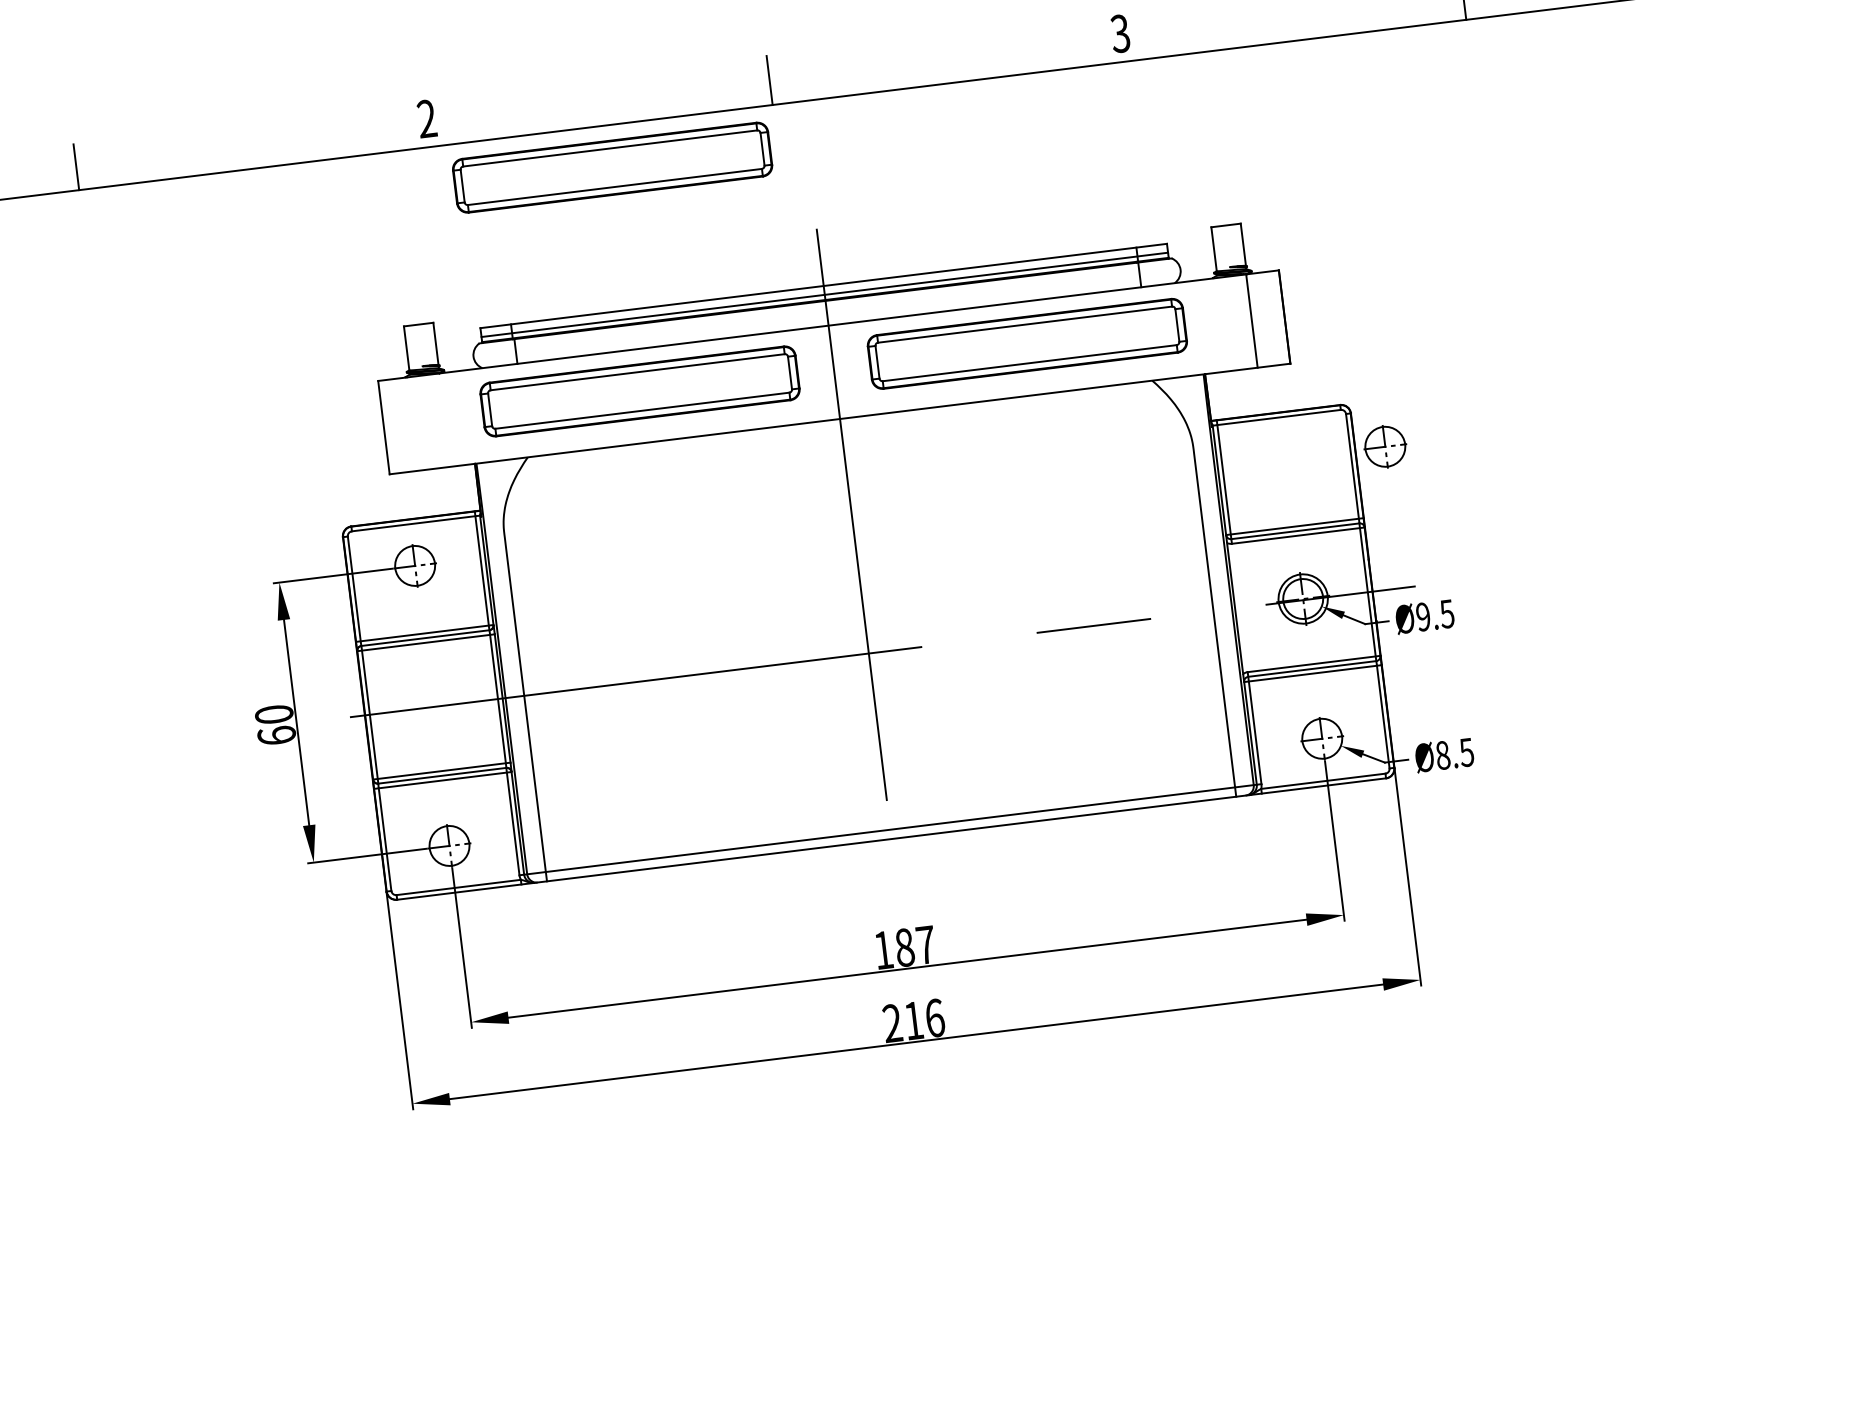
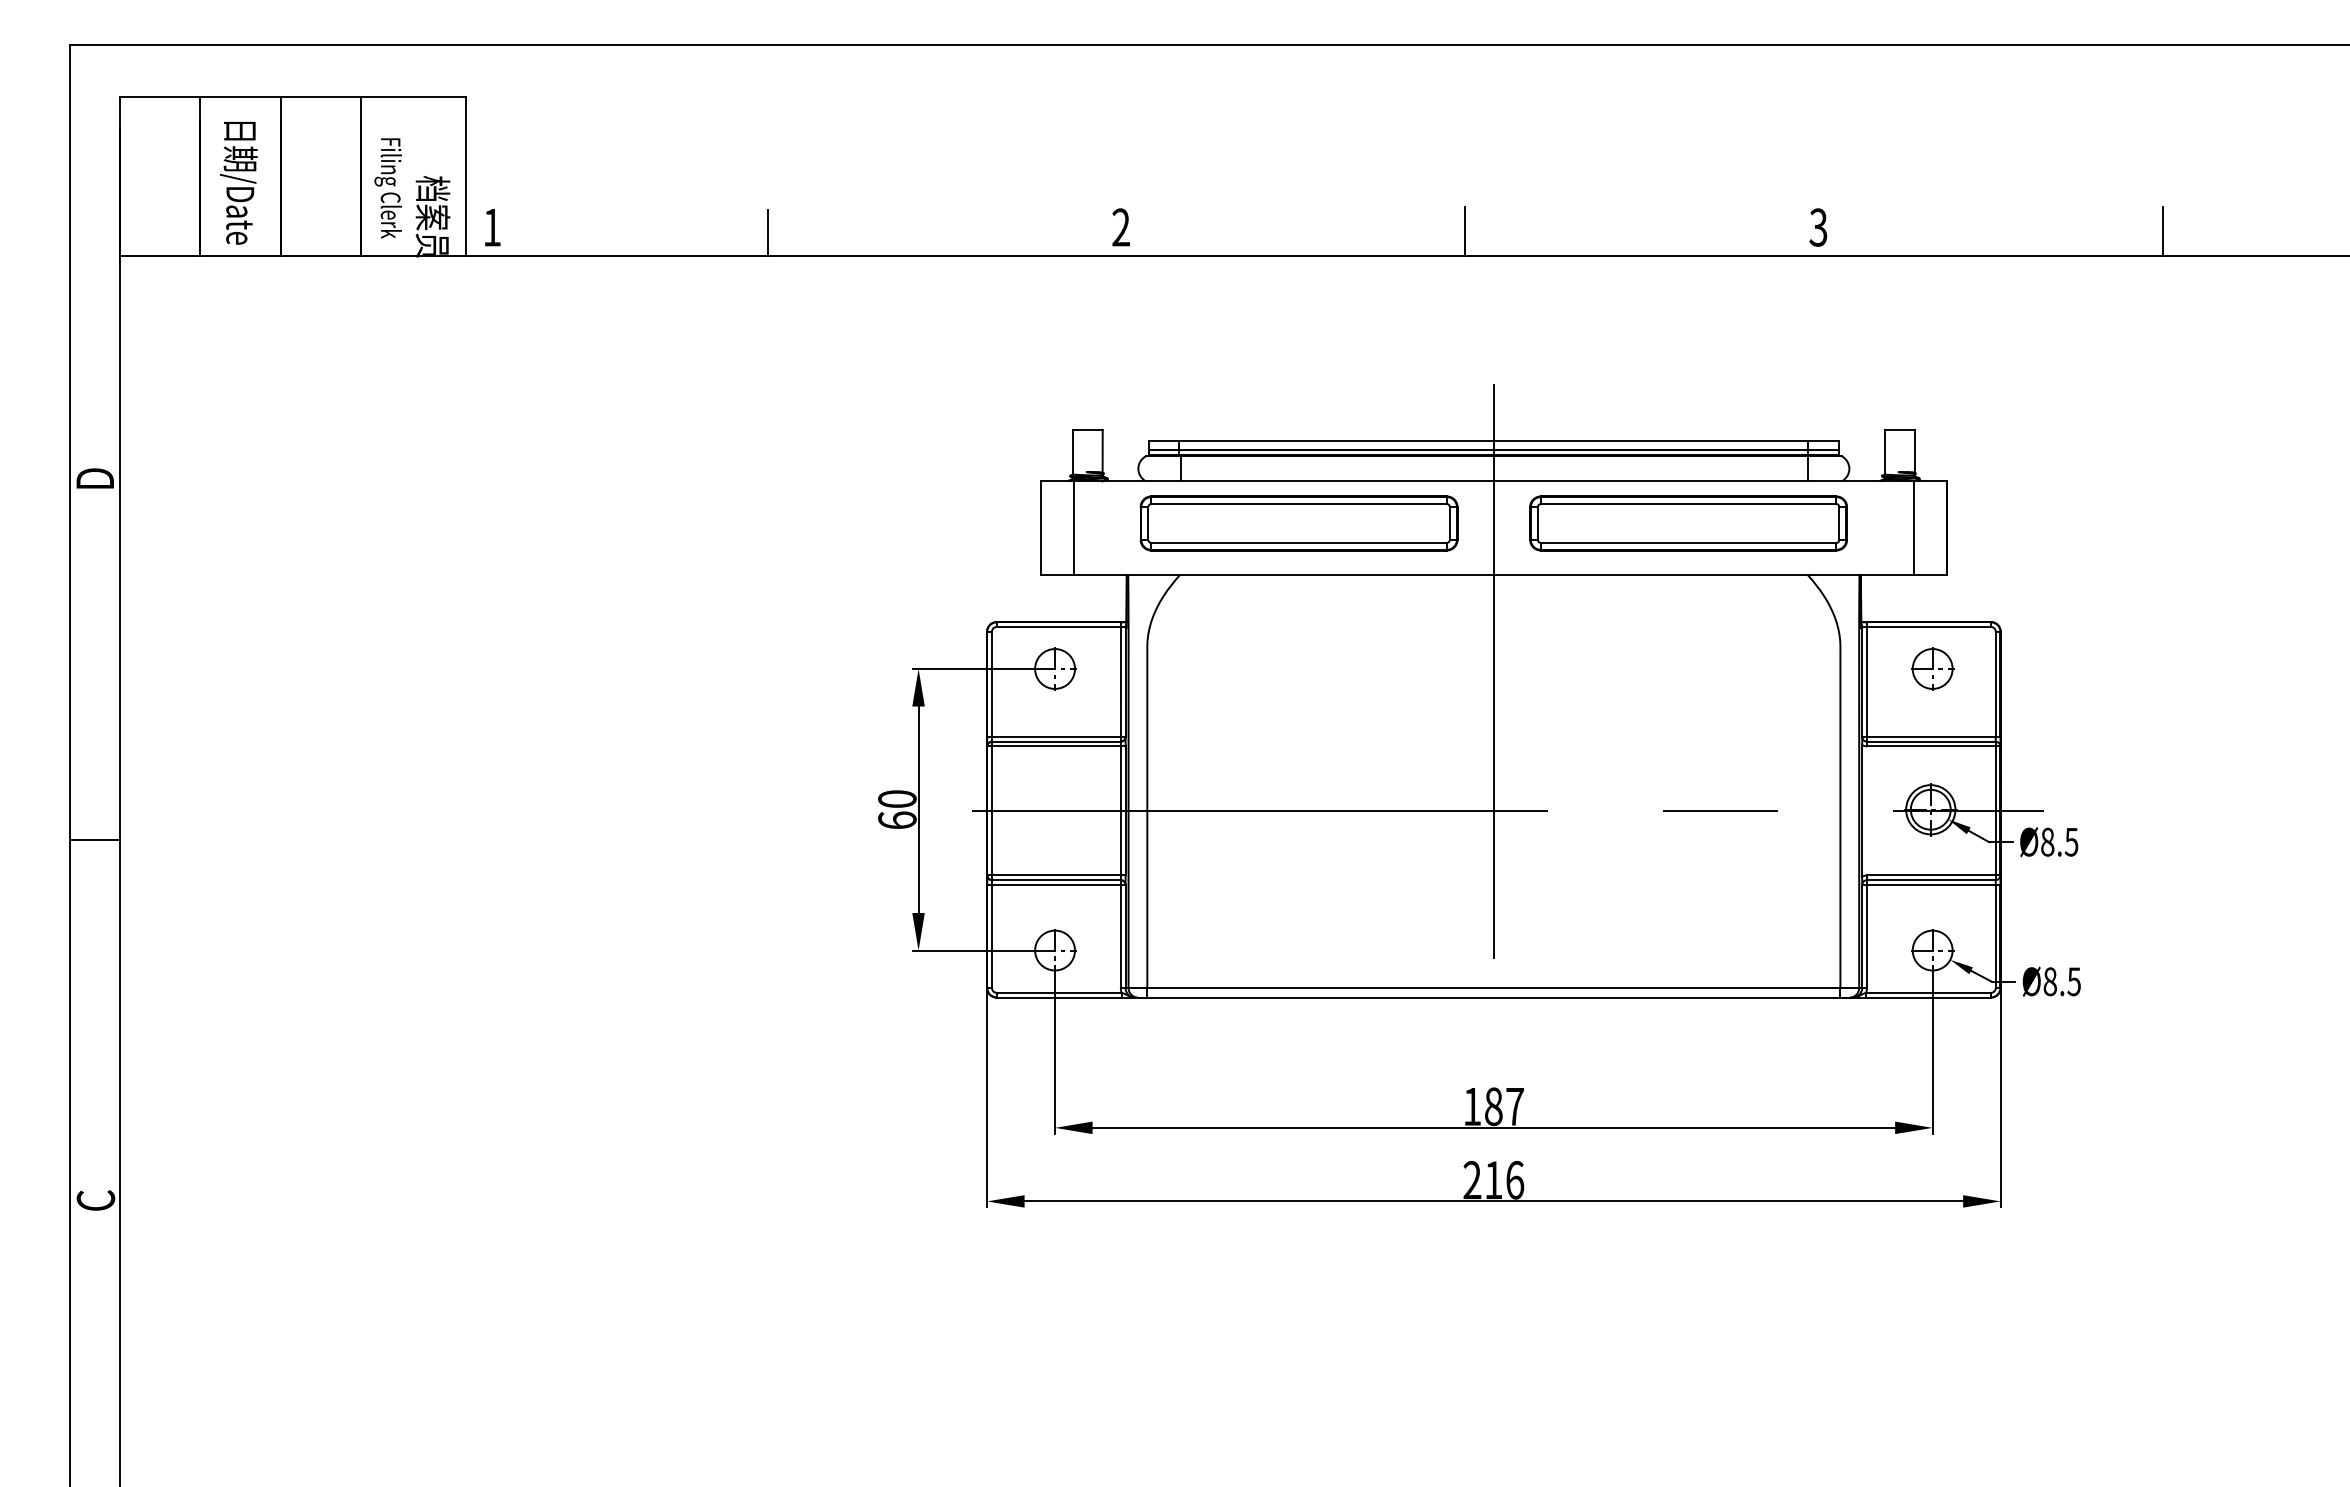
part: (611, 167) -> (1298, 298), removed
line: (416, 423) -> (1073, 528), added
part: (1385, 446) -> (1932, 668), moved
text: (1423, 616) -> (2047, 841), Ø9.5 -> Ø8.5

